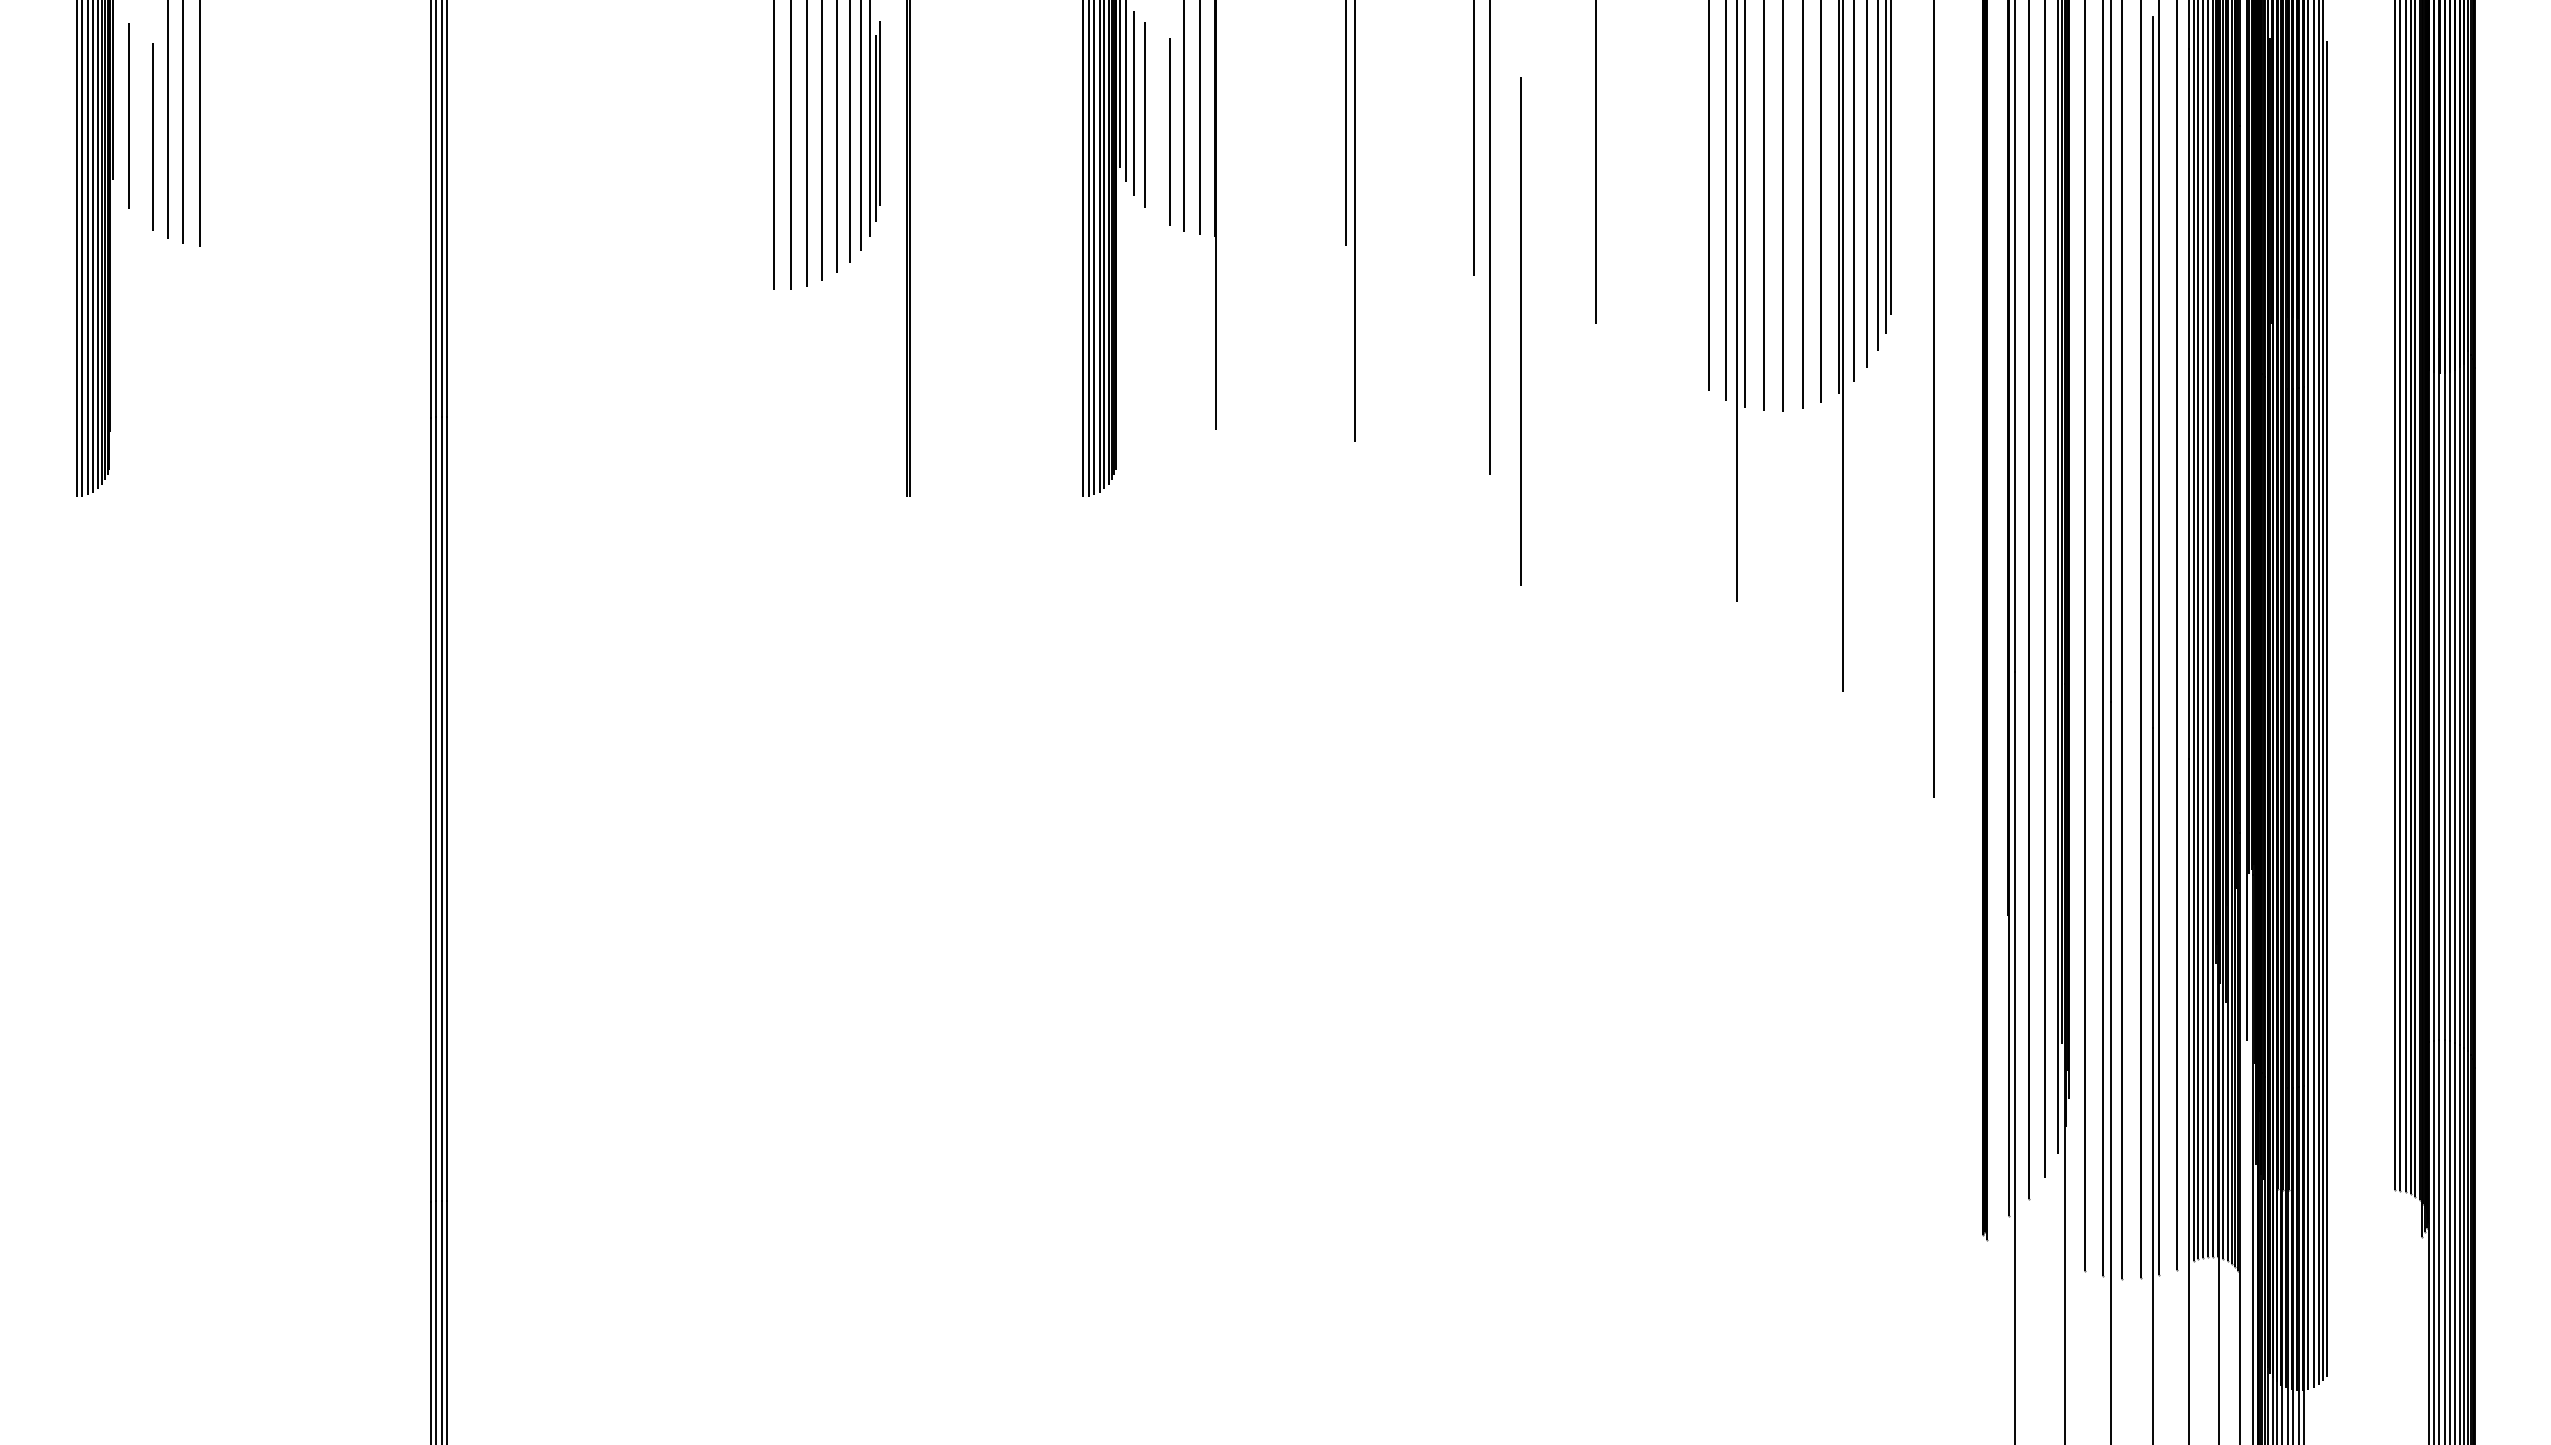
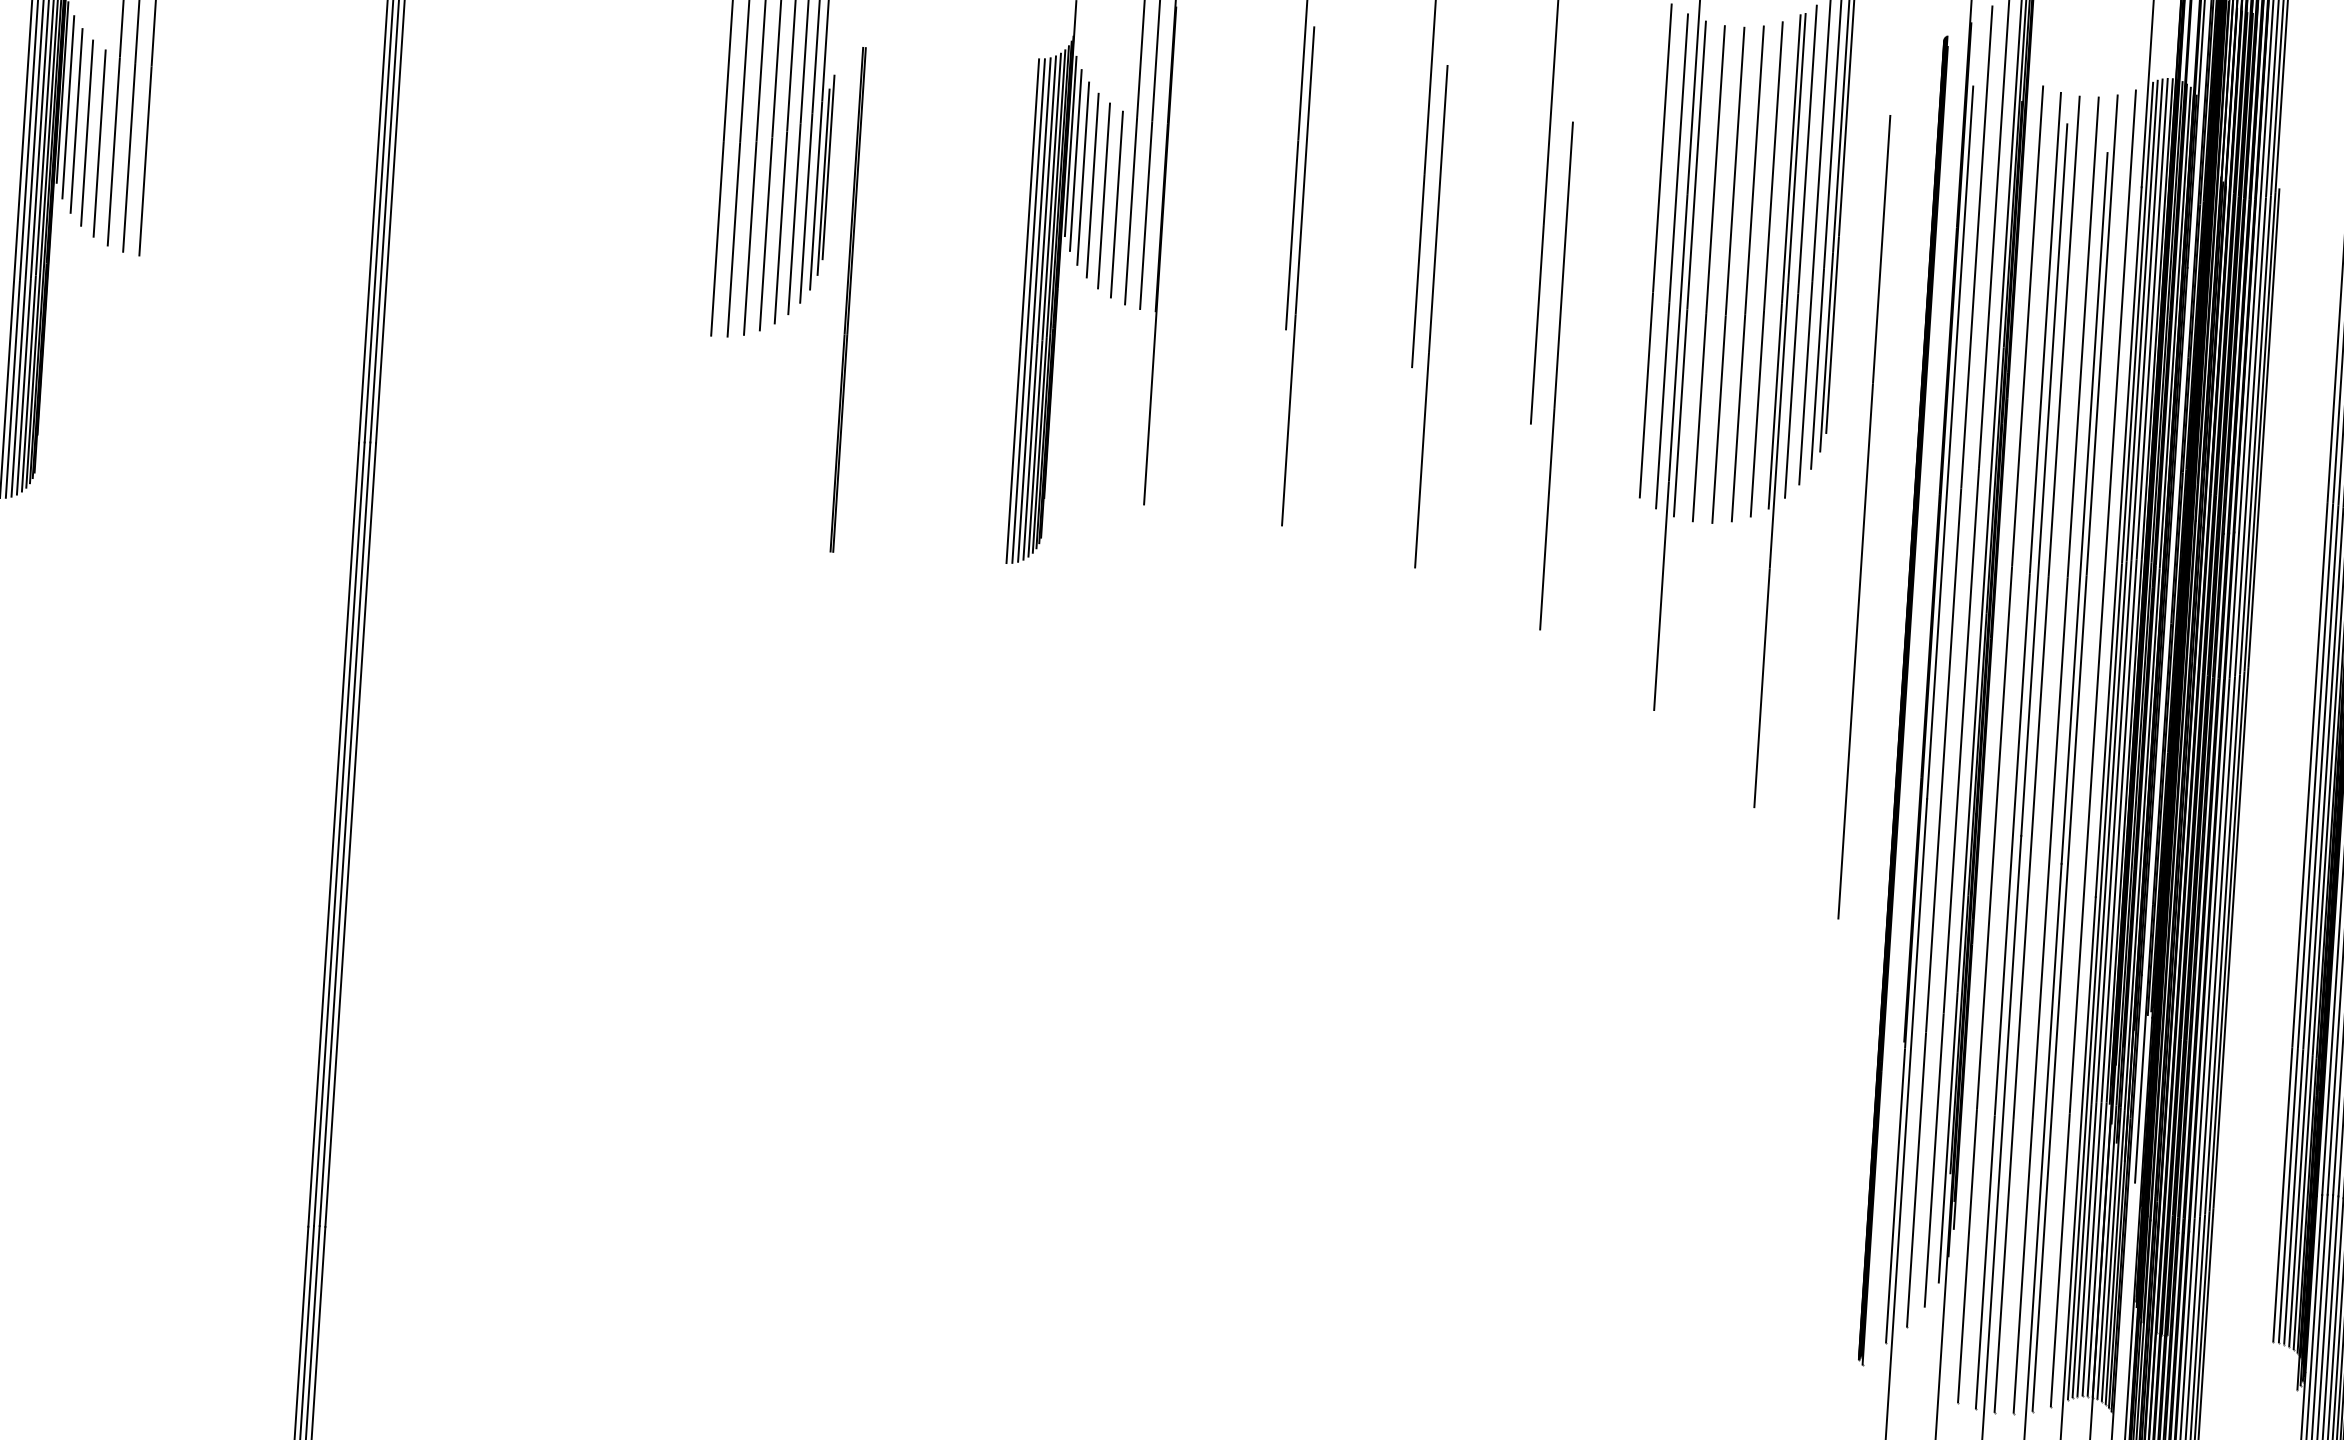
line: (119, 102) -> (68, 107), added
line: (1156, 123) -> (1104, 195), added
line: (139, 126) -> (86, 132), added
line: (1520, 331) -> (1556, 376), moved

